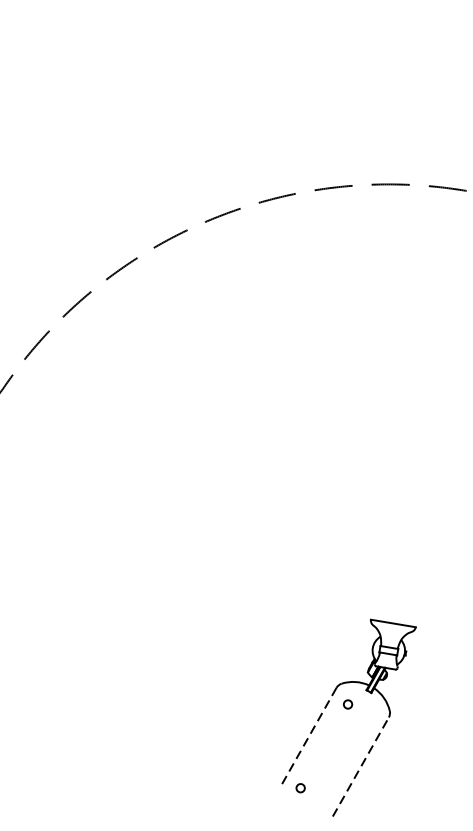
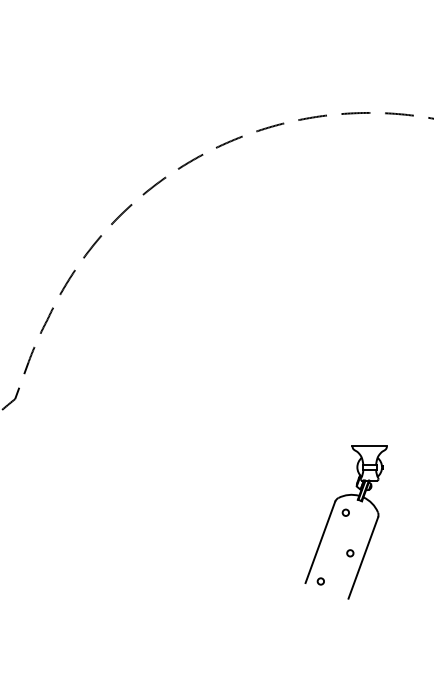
line: (308, 737) -> (320, 542), dashed -> solid
circle: (345, 758) -> (350, 553), added
line: (361, 766) -> (363, 557), dashed -> solid

